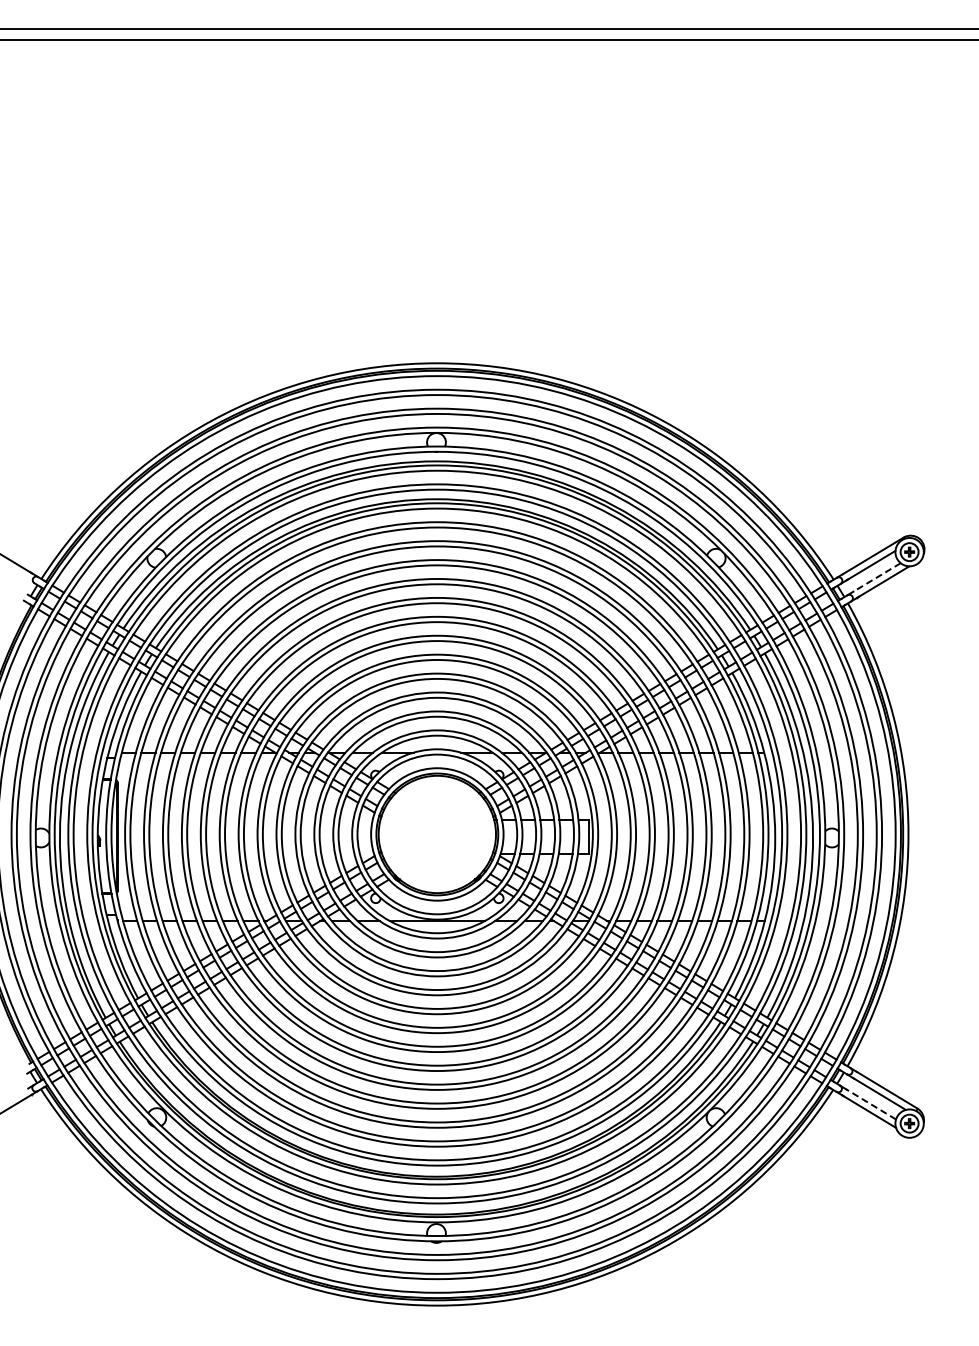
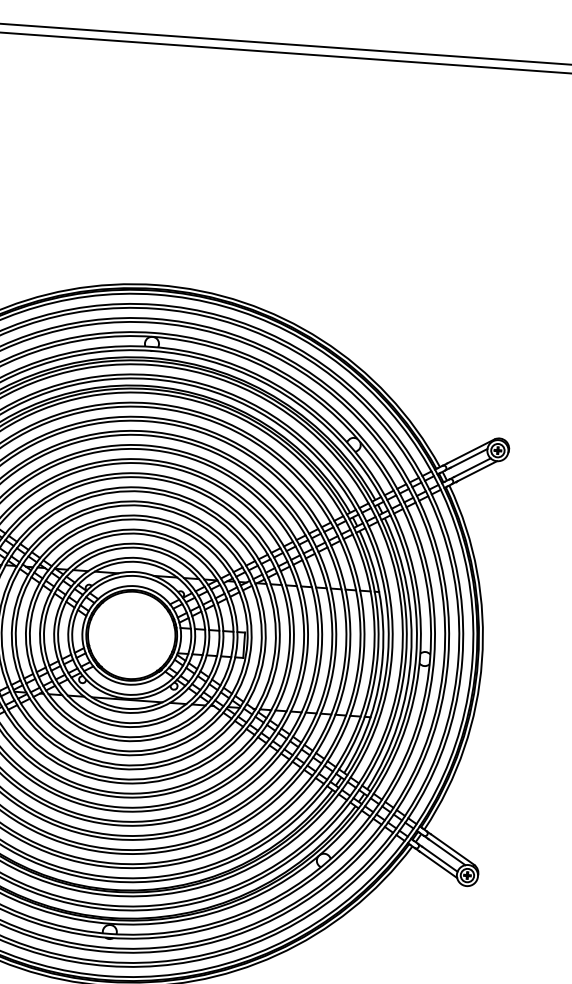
line: (877, 577) -> (472, 467), dashed -> solid
line: (870, 1104) -> (439, 859), dashed -> solid

